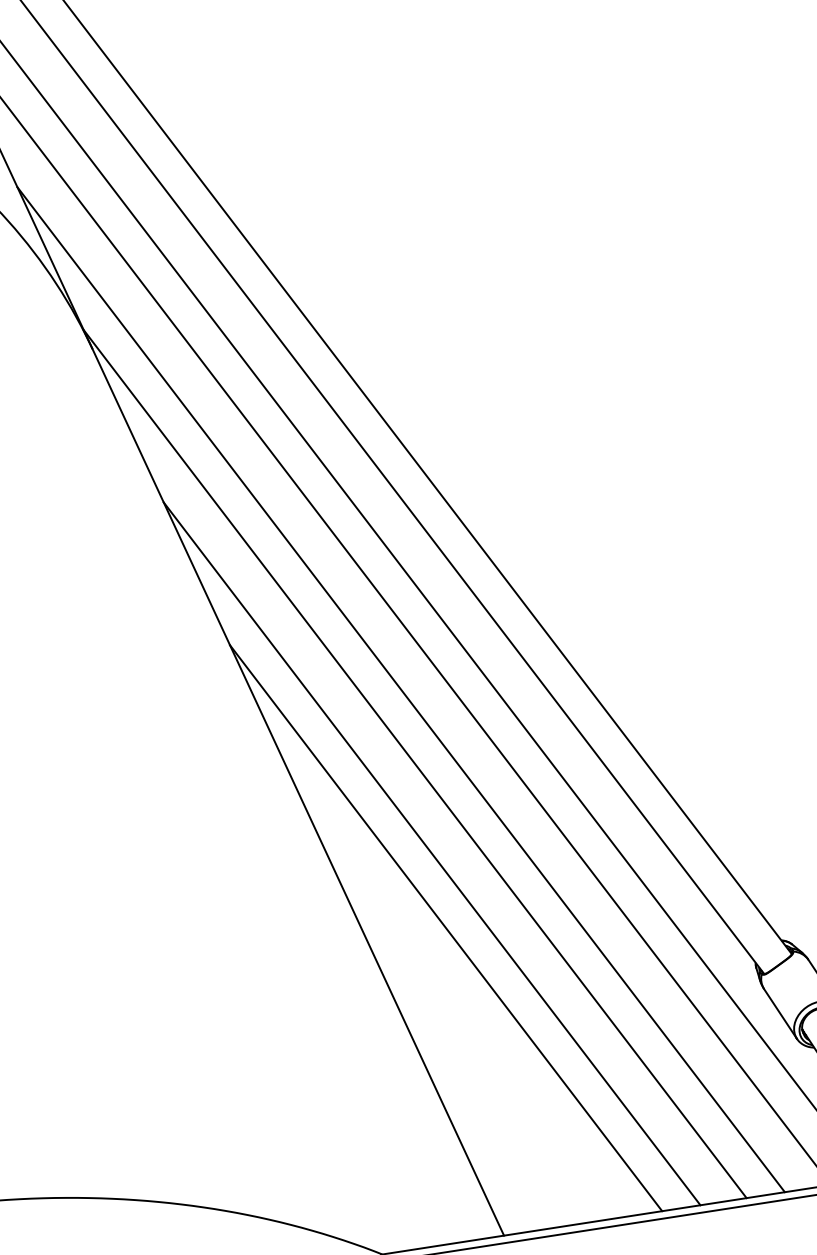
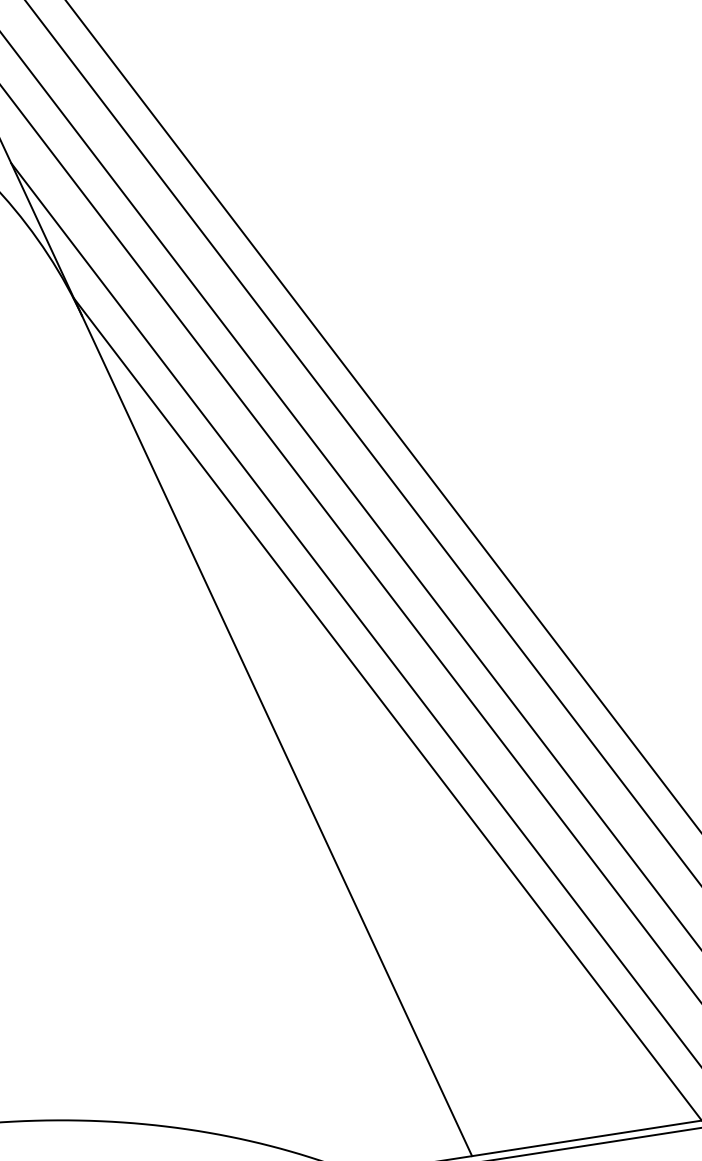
line: (431, 853) -> (403, 794), removed
line: (446, 928) -> (417, 865), removed

